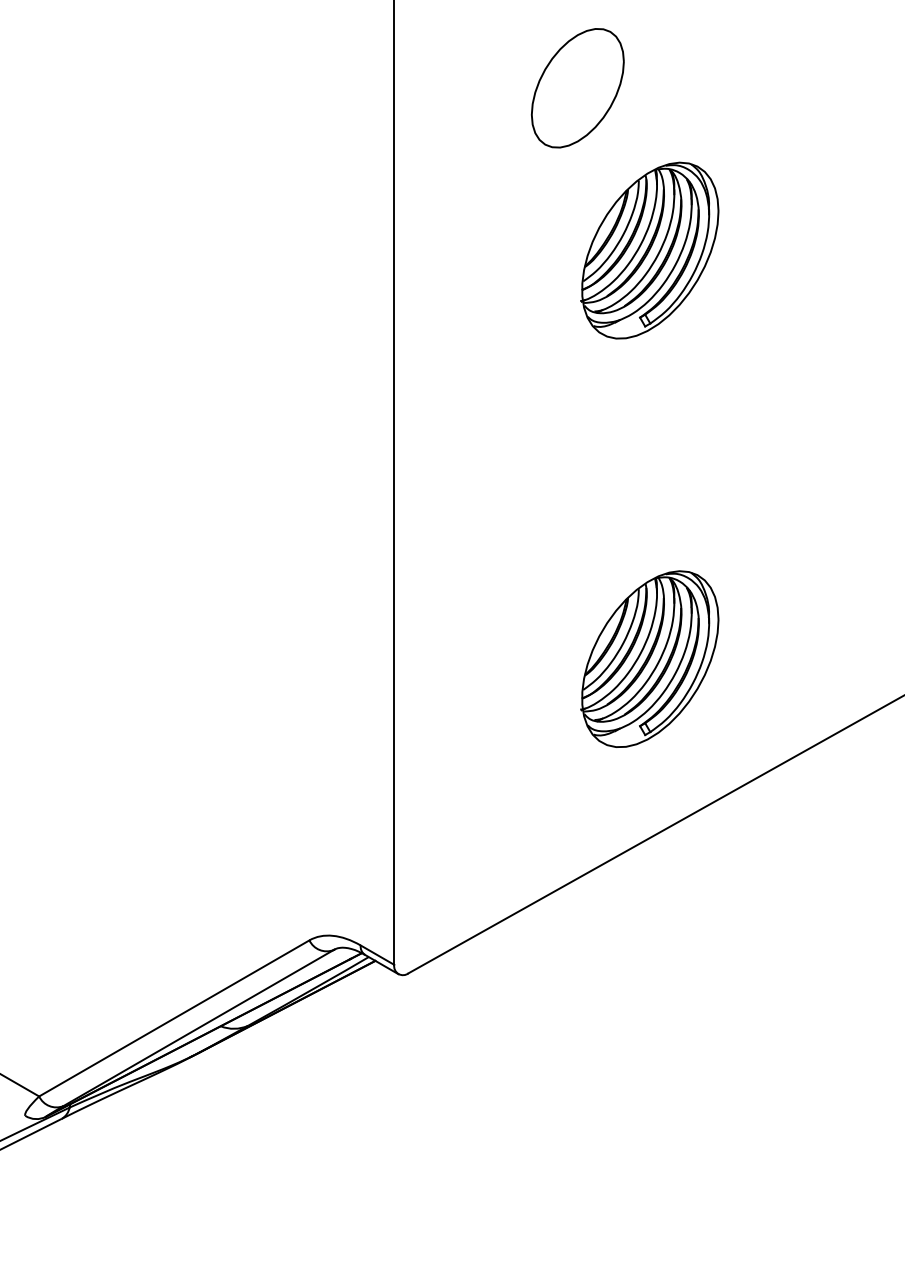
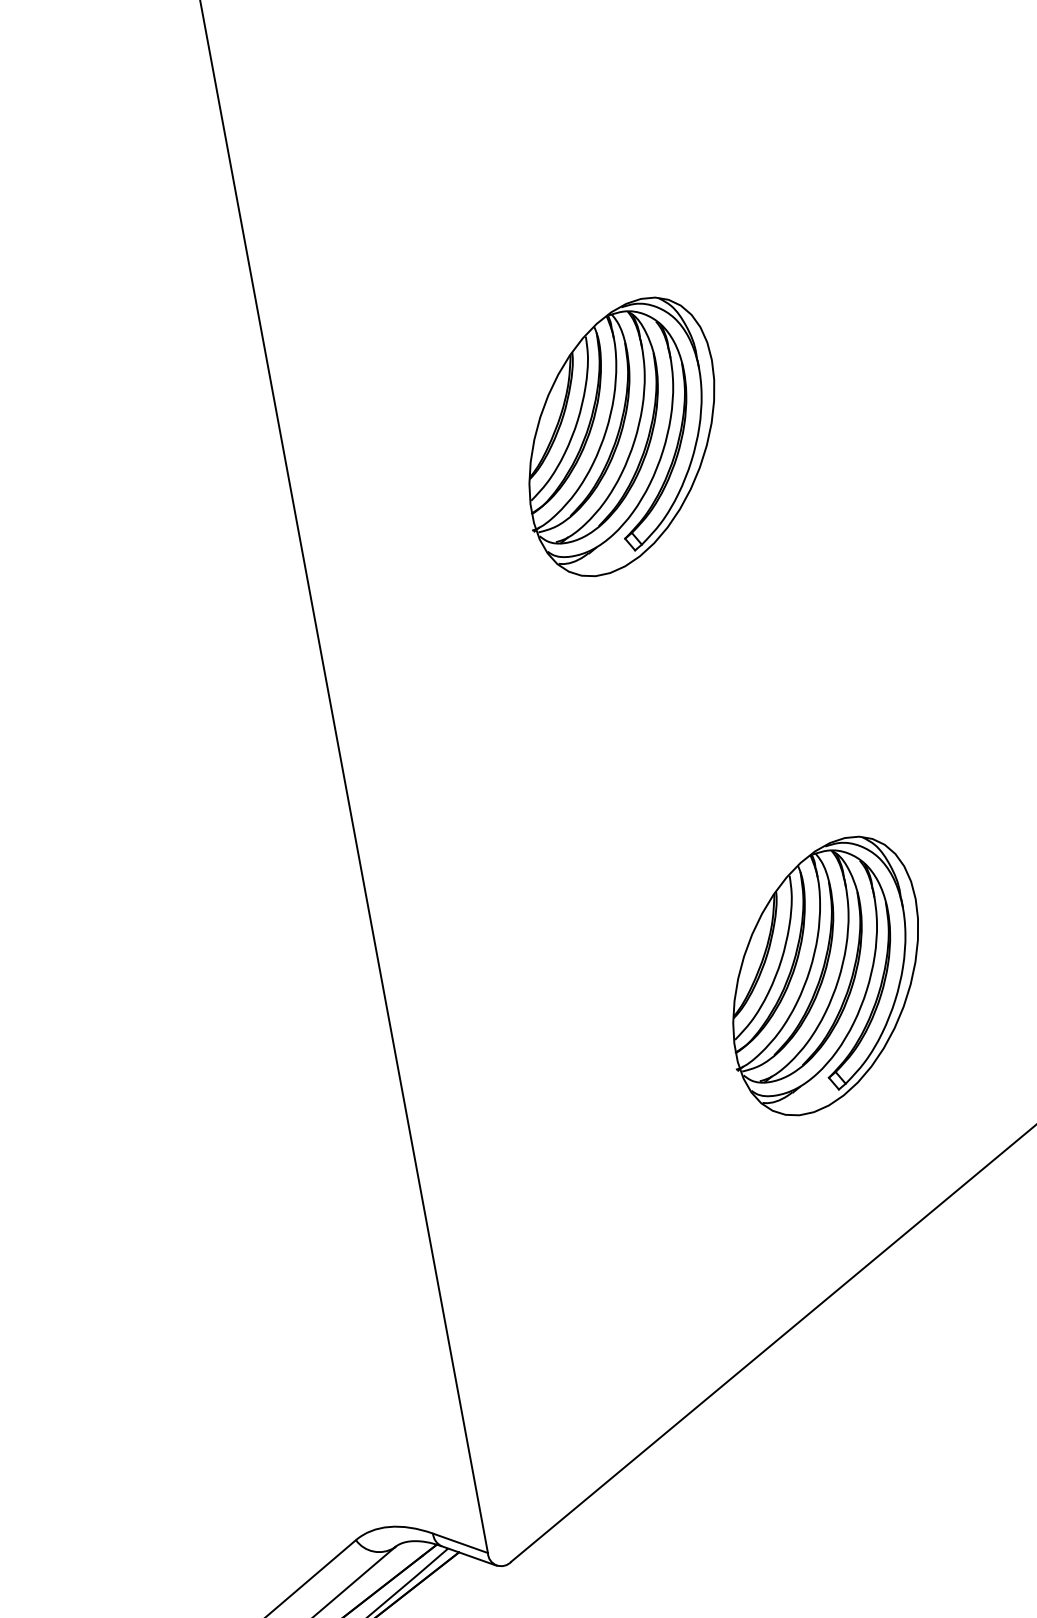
part: (577, 88) -> (518, 208), removed
part: (649, 250) -> (620, 436), moved
part: (649, 658) -> (824, 975), moved

